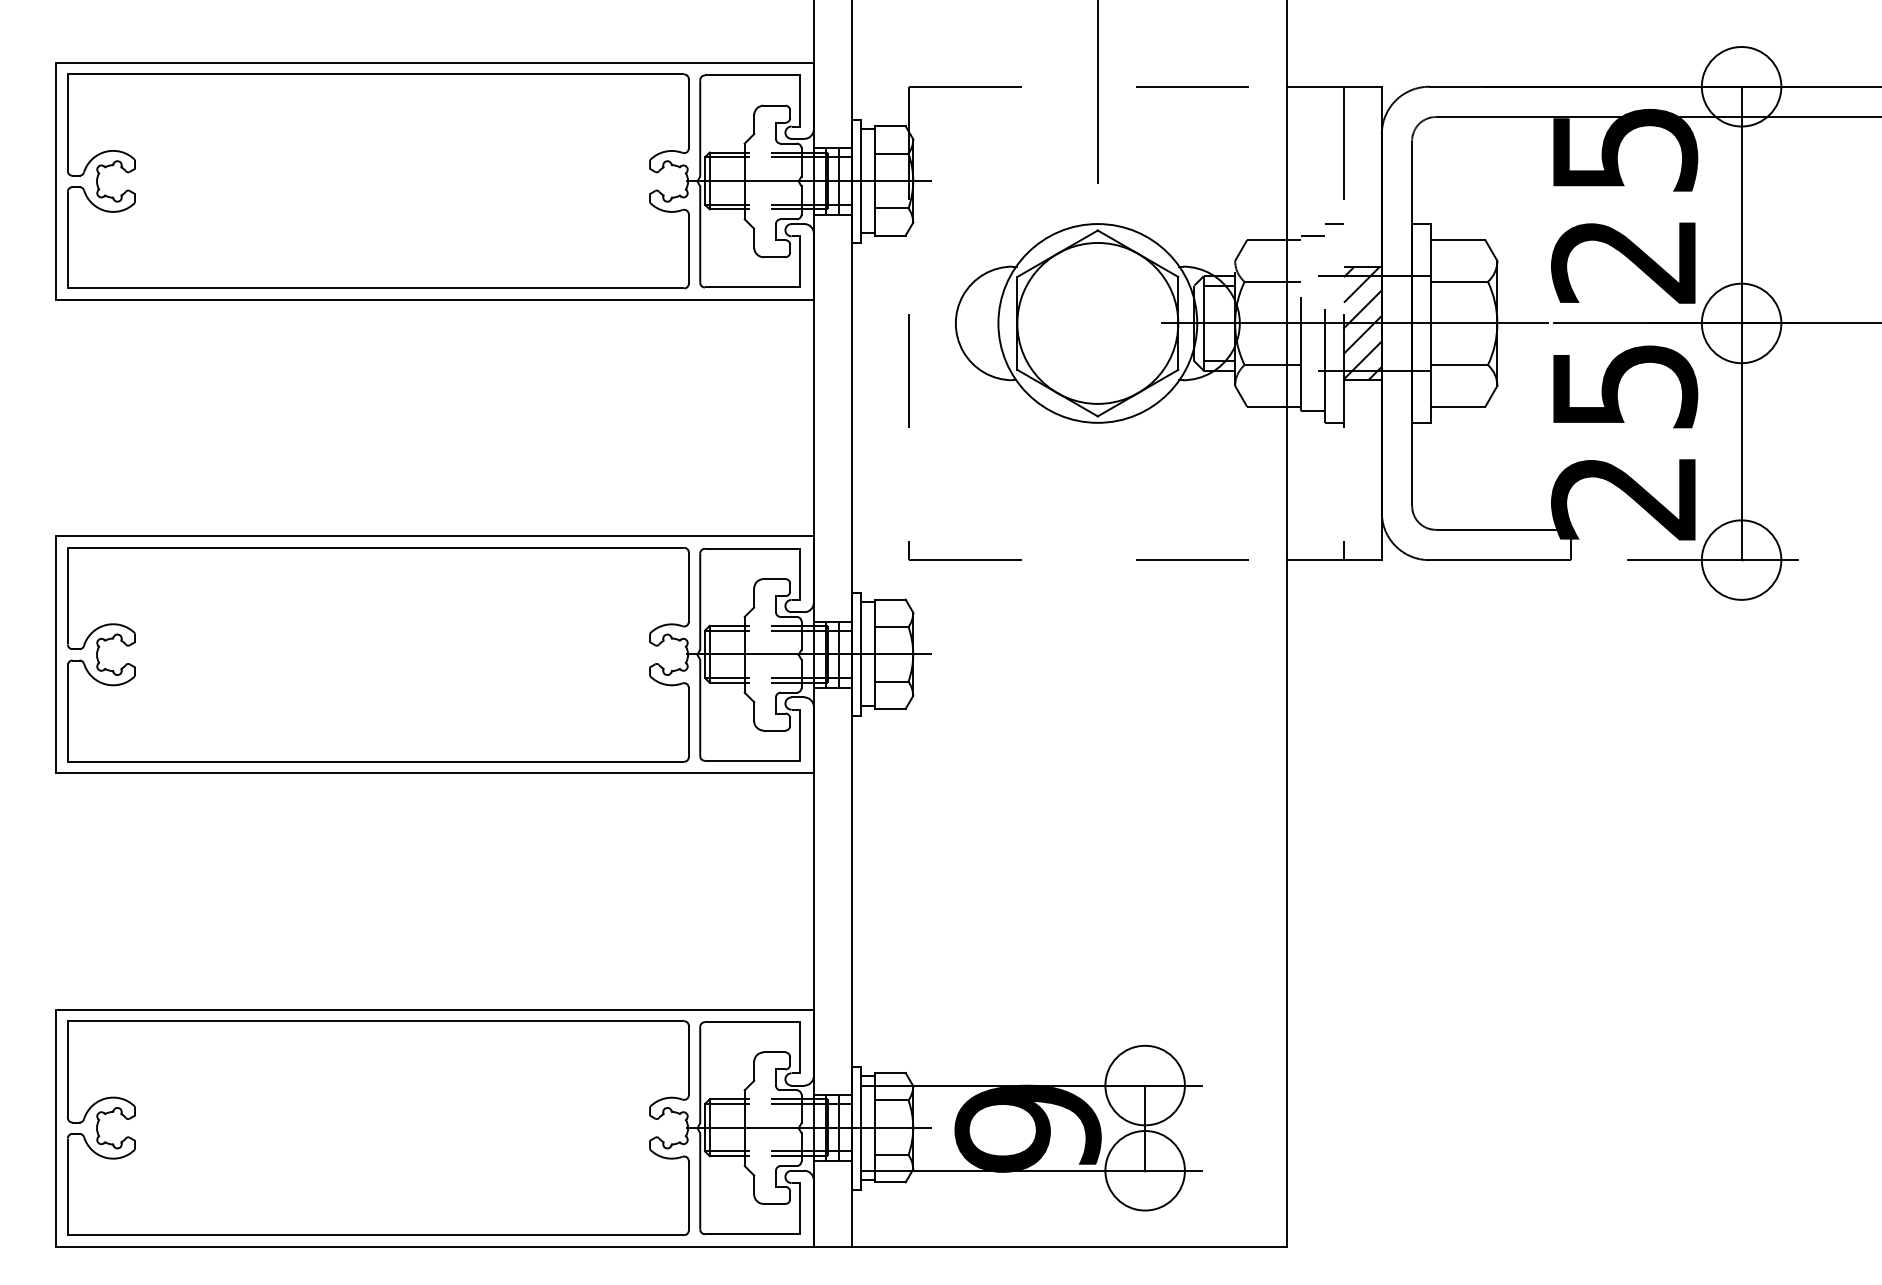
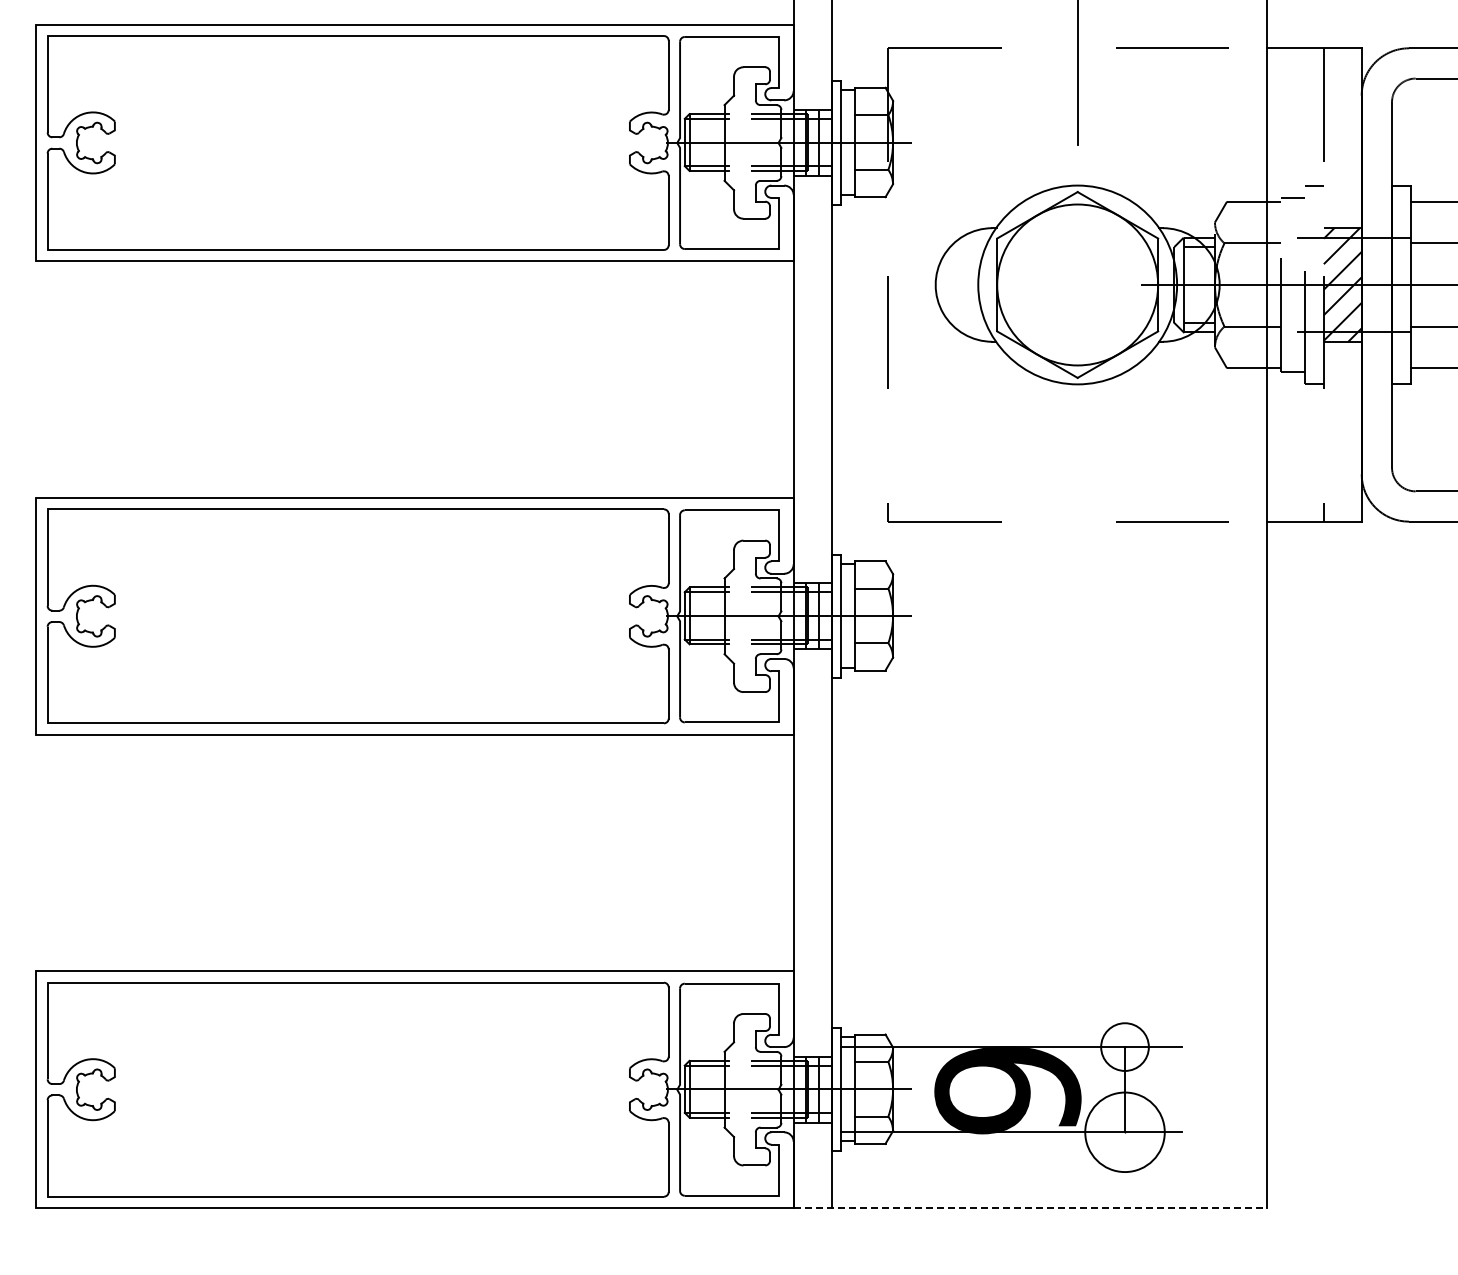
circle: (1144, 1085) -> (1124, 1047), size x0.6
line: (1050, 1246) -> (1030, 1208), solid -> dashed

